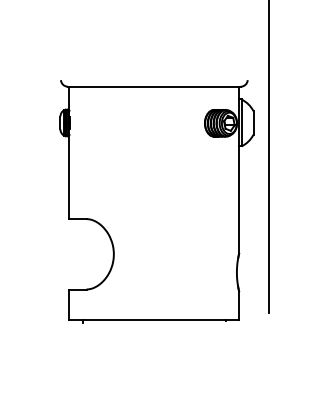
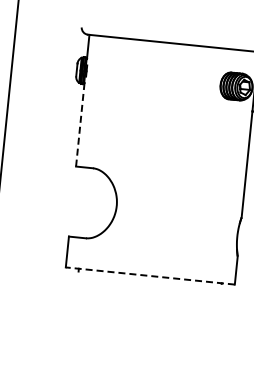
line: (69, 177) -> (80, 125), solid -> dashed
line: (154, 320) -> (150, 276), solid -> dashed

